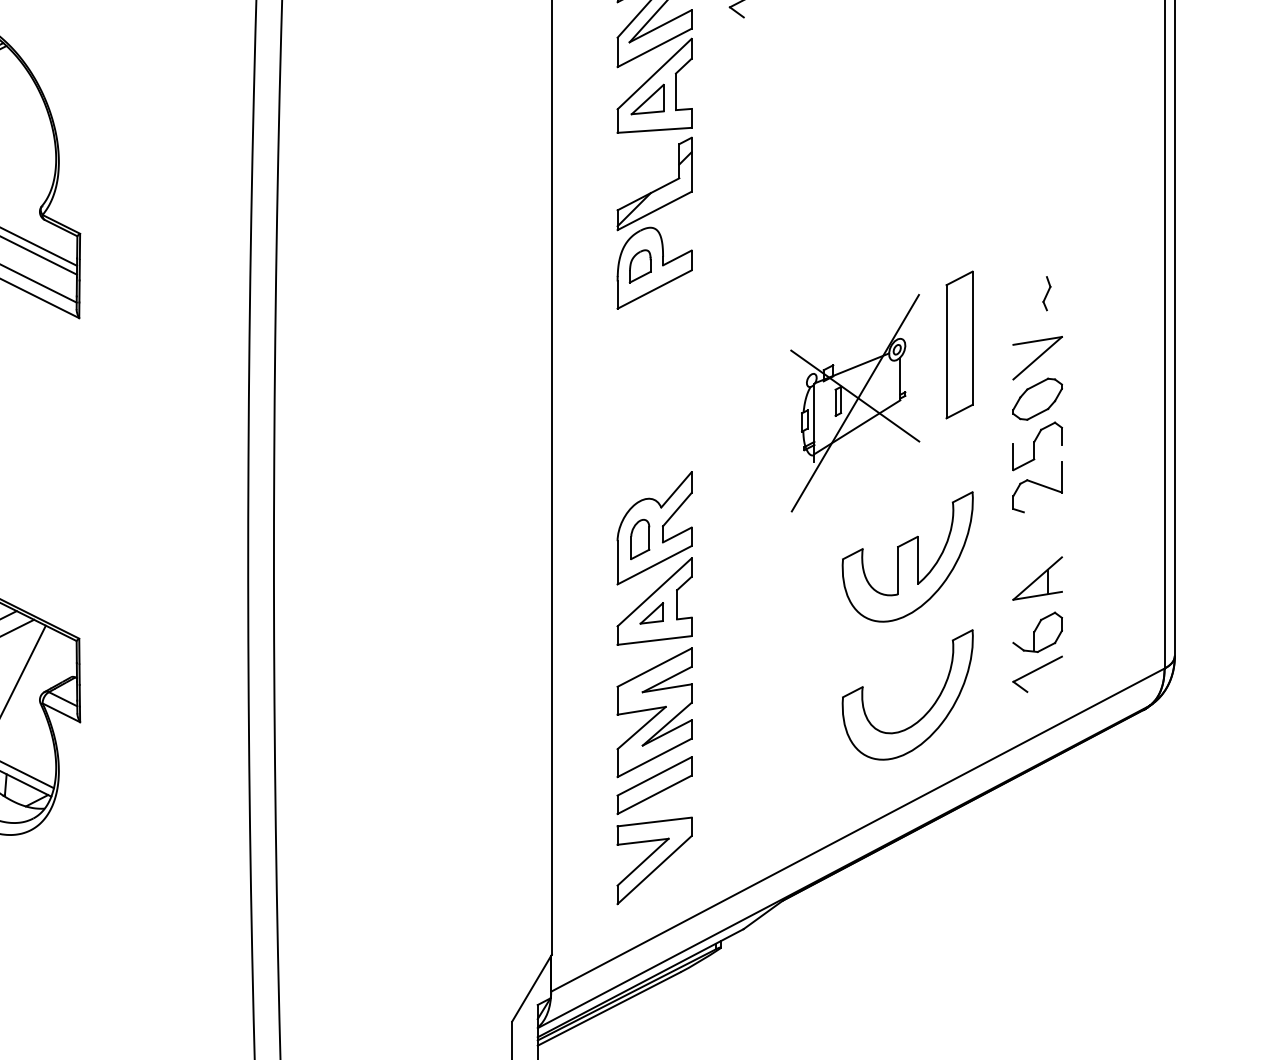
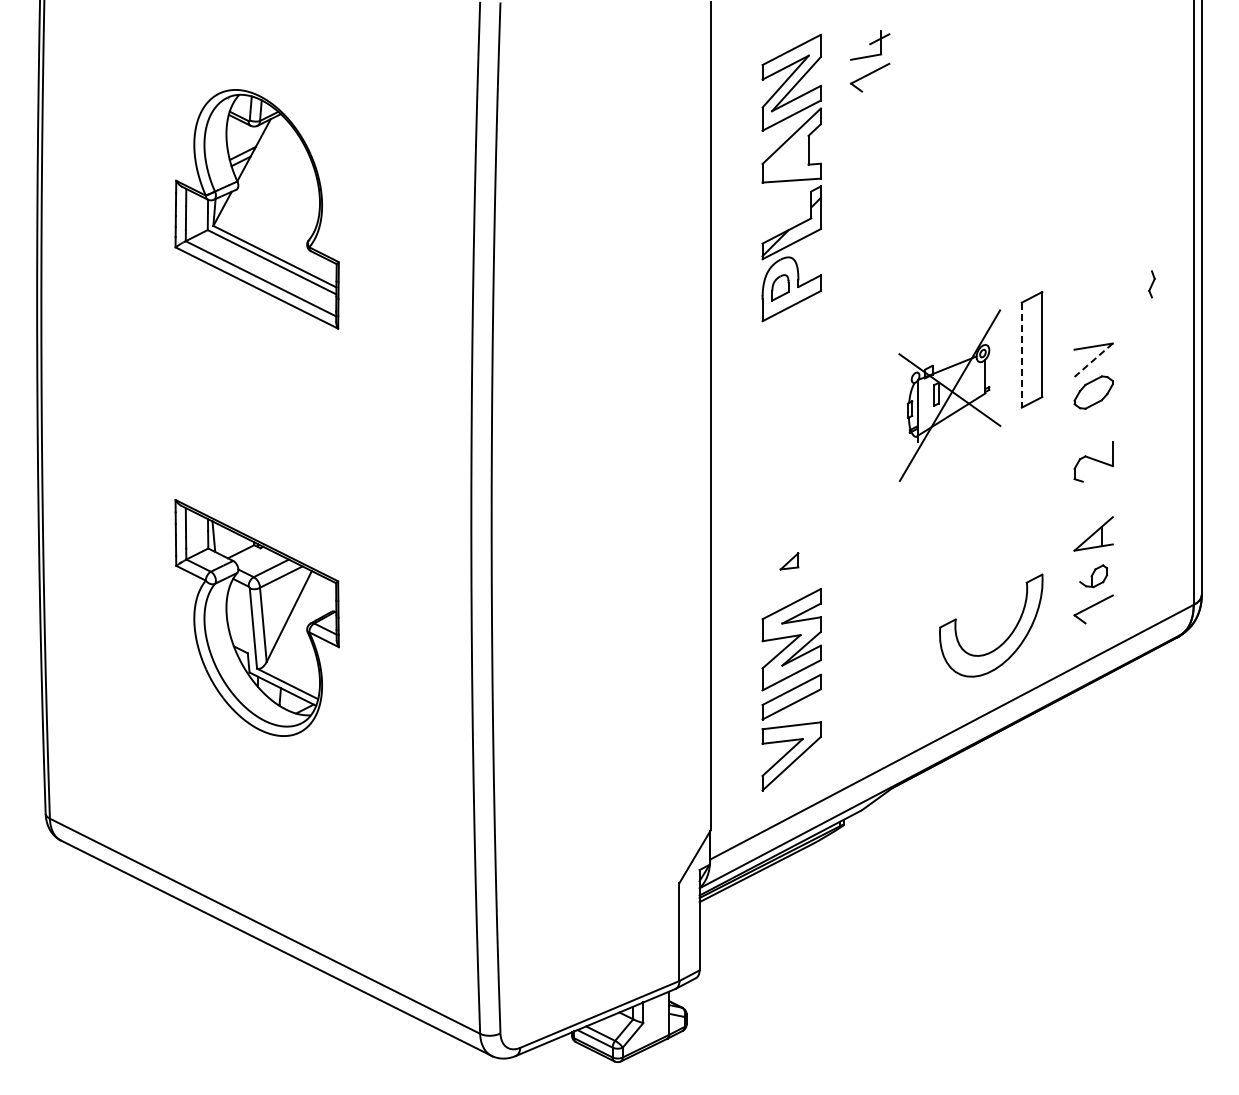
part: (646, 98) -> (785, 155), removed
part: (1046, 293) -> (1151, 284), moved
line: (946, 352) -> (1021, 355), solid -> dashed
line: (1037, 358) -> (1093, 360), solid -> dashed
part: (1037, 446) -> (1093, 429), removed
part: (908, 556) -> (991, 516), removed
part: (654, 558) -> (791, 518), removed
part: (1037, 631) -> (1093, 575), size x0.7

